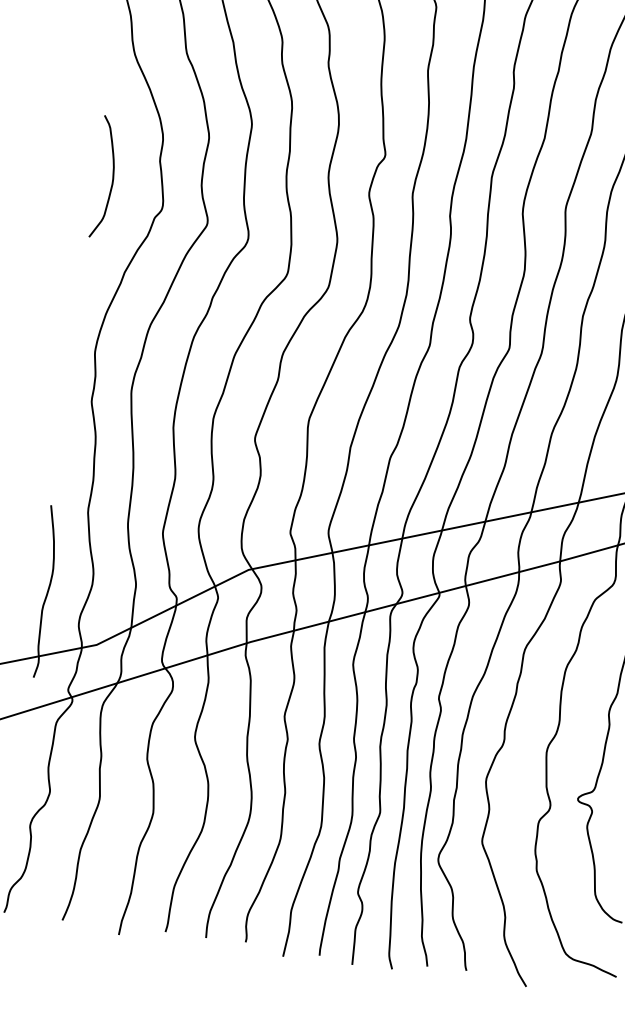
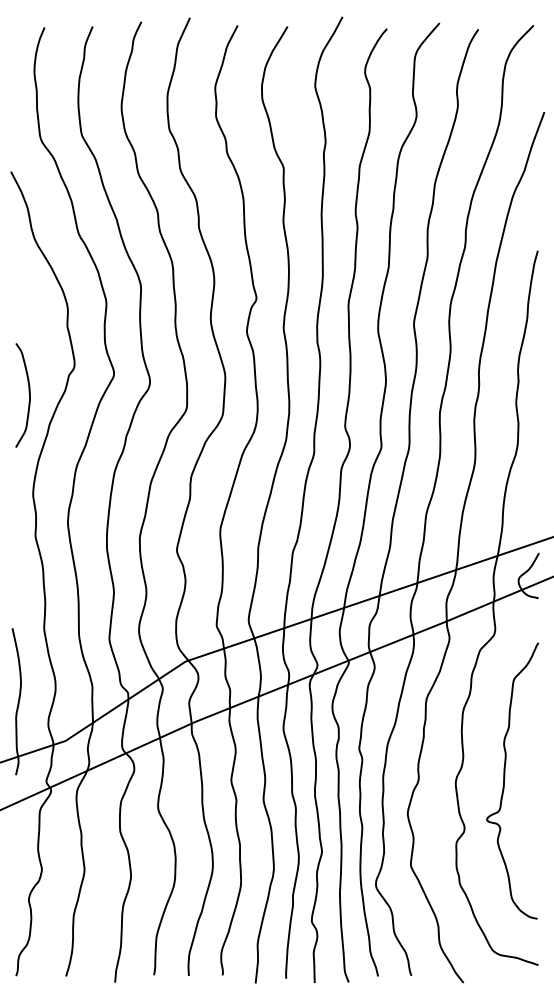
curve: (111, 174) -> (28, 392), moved

